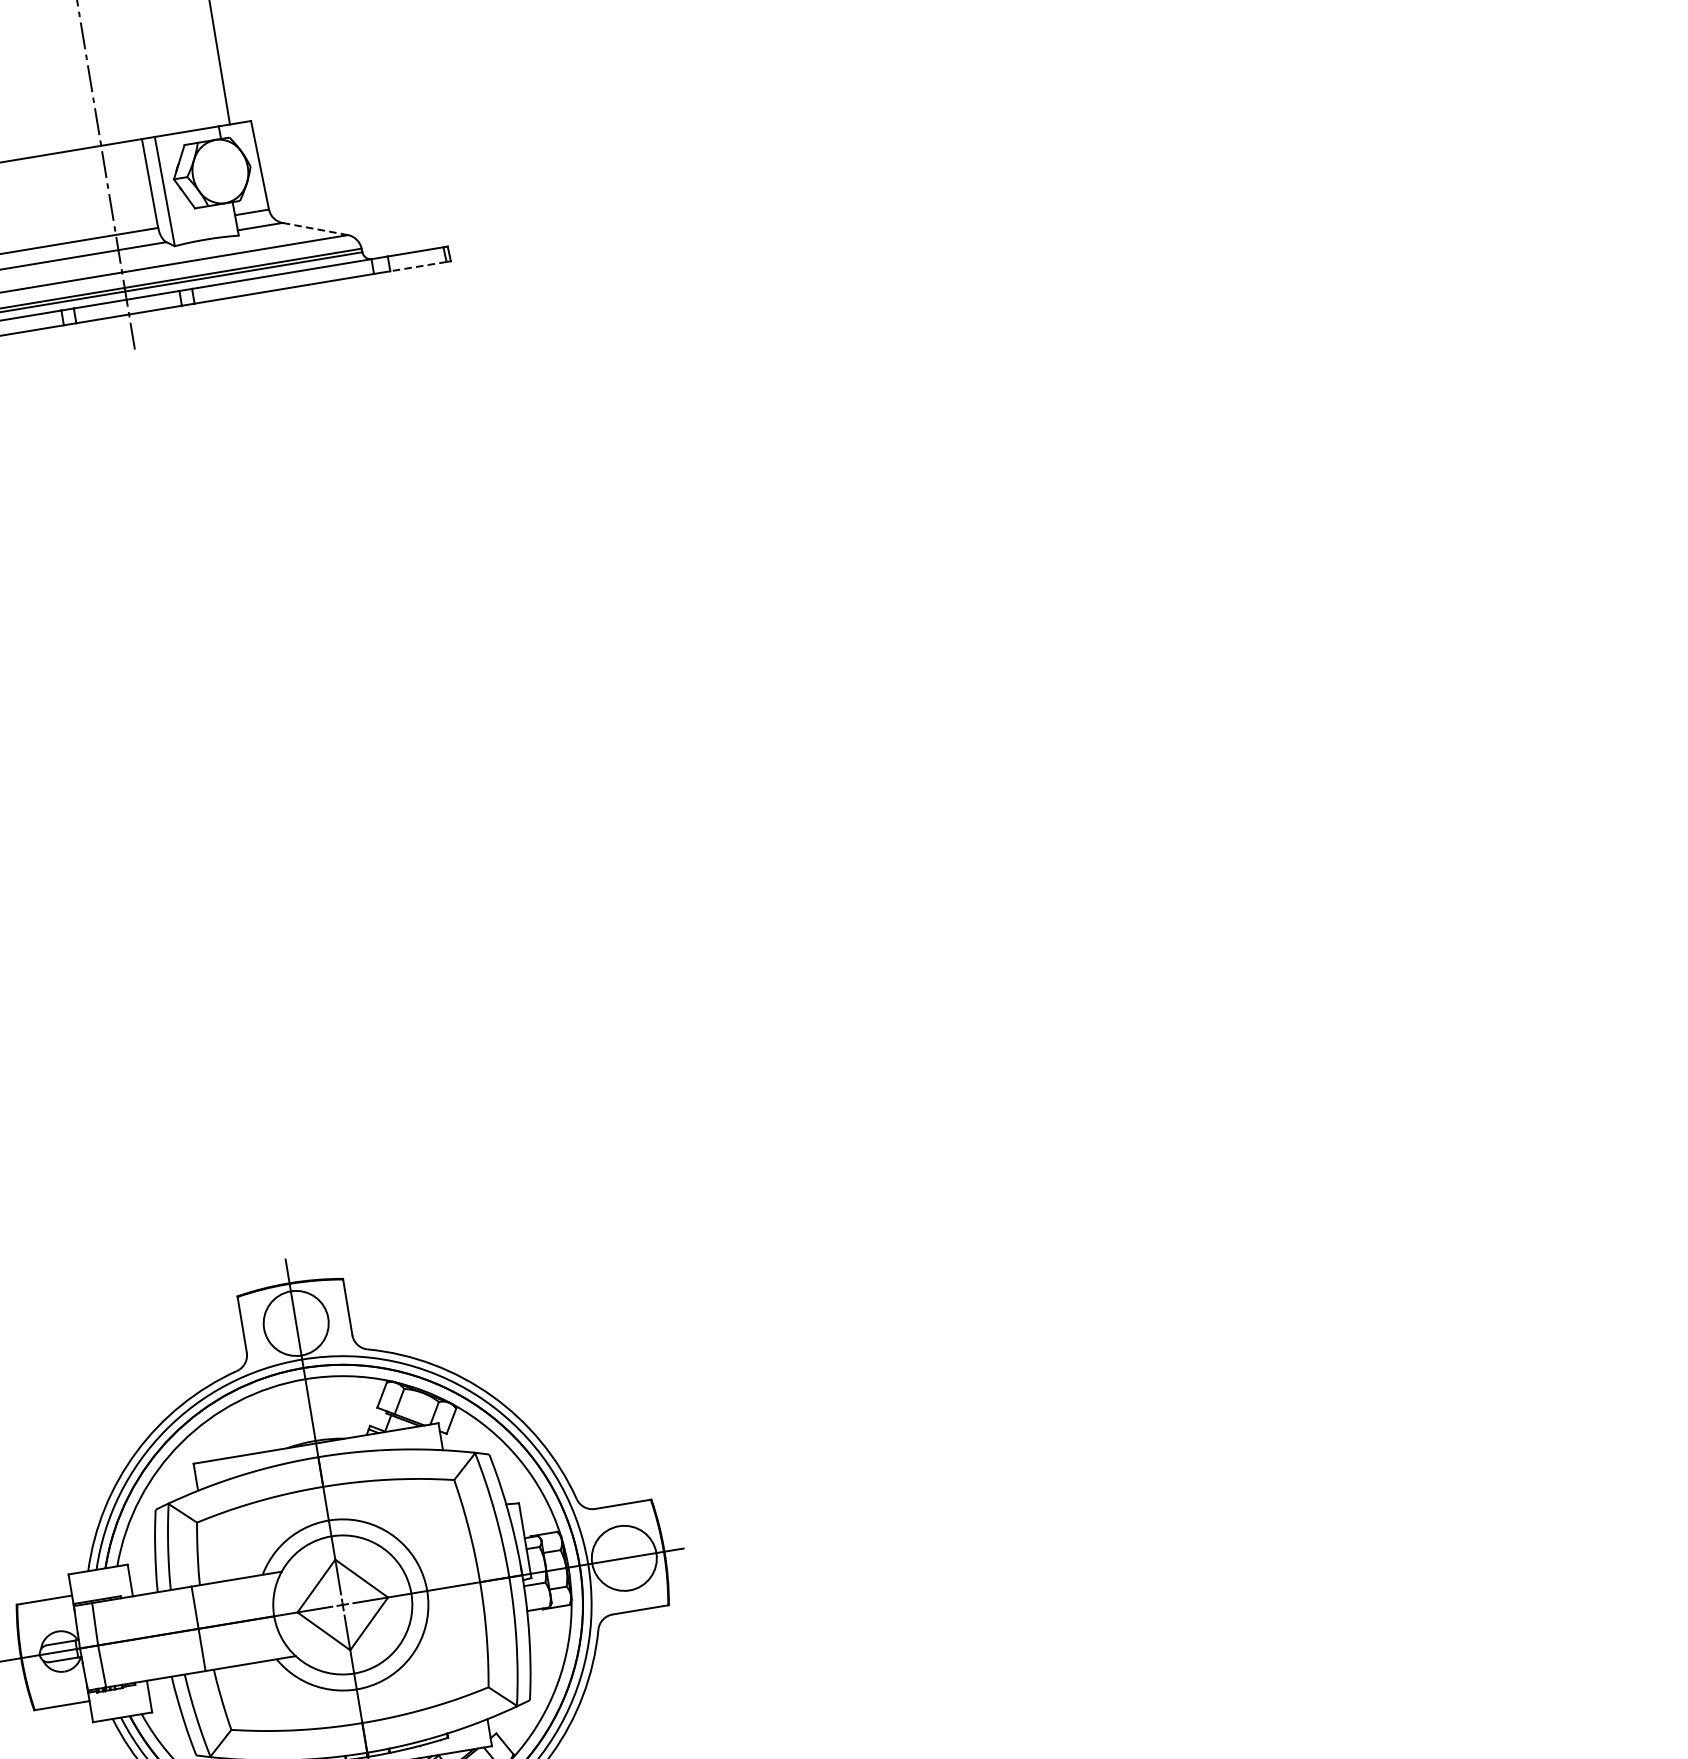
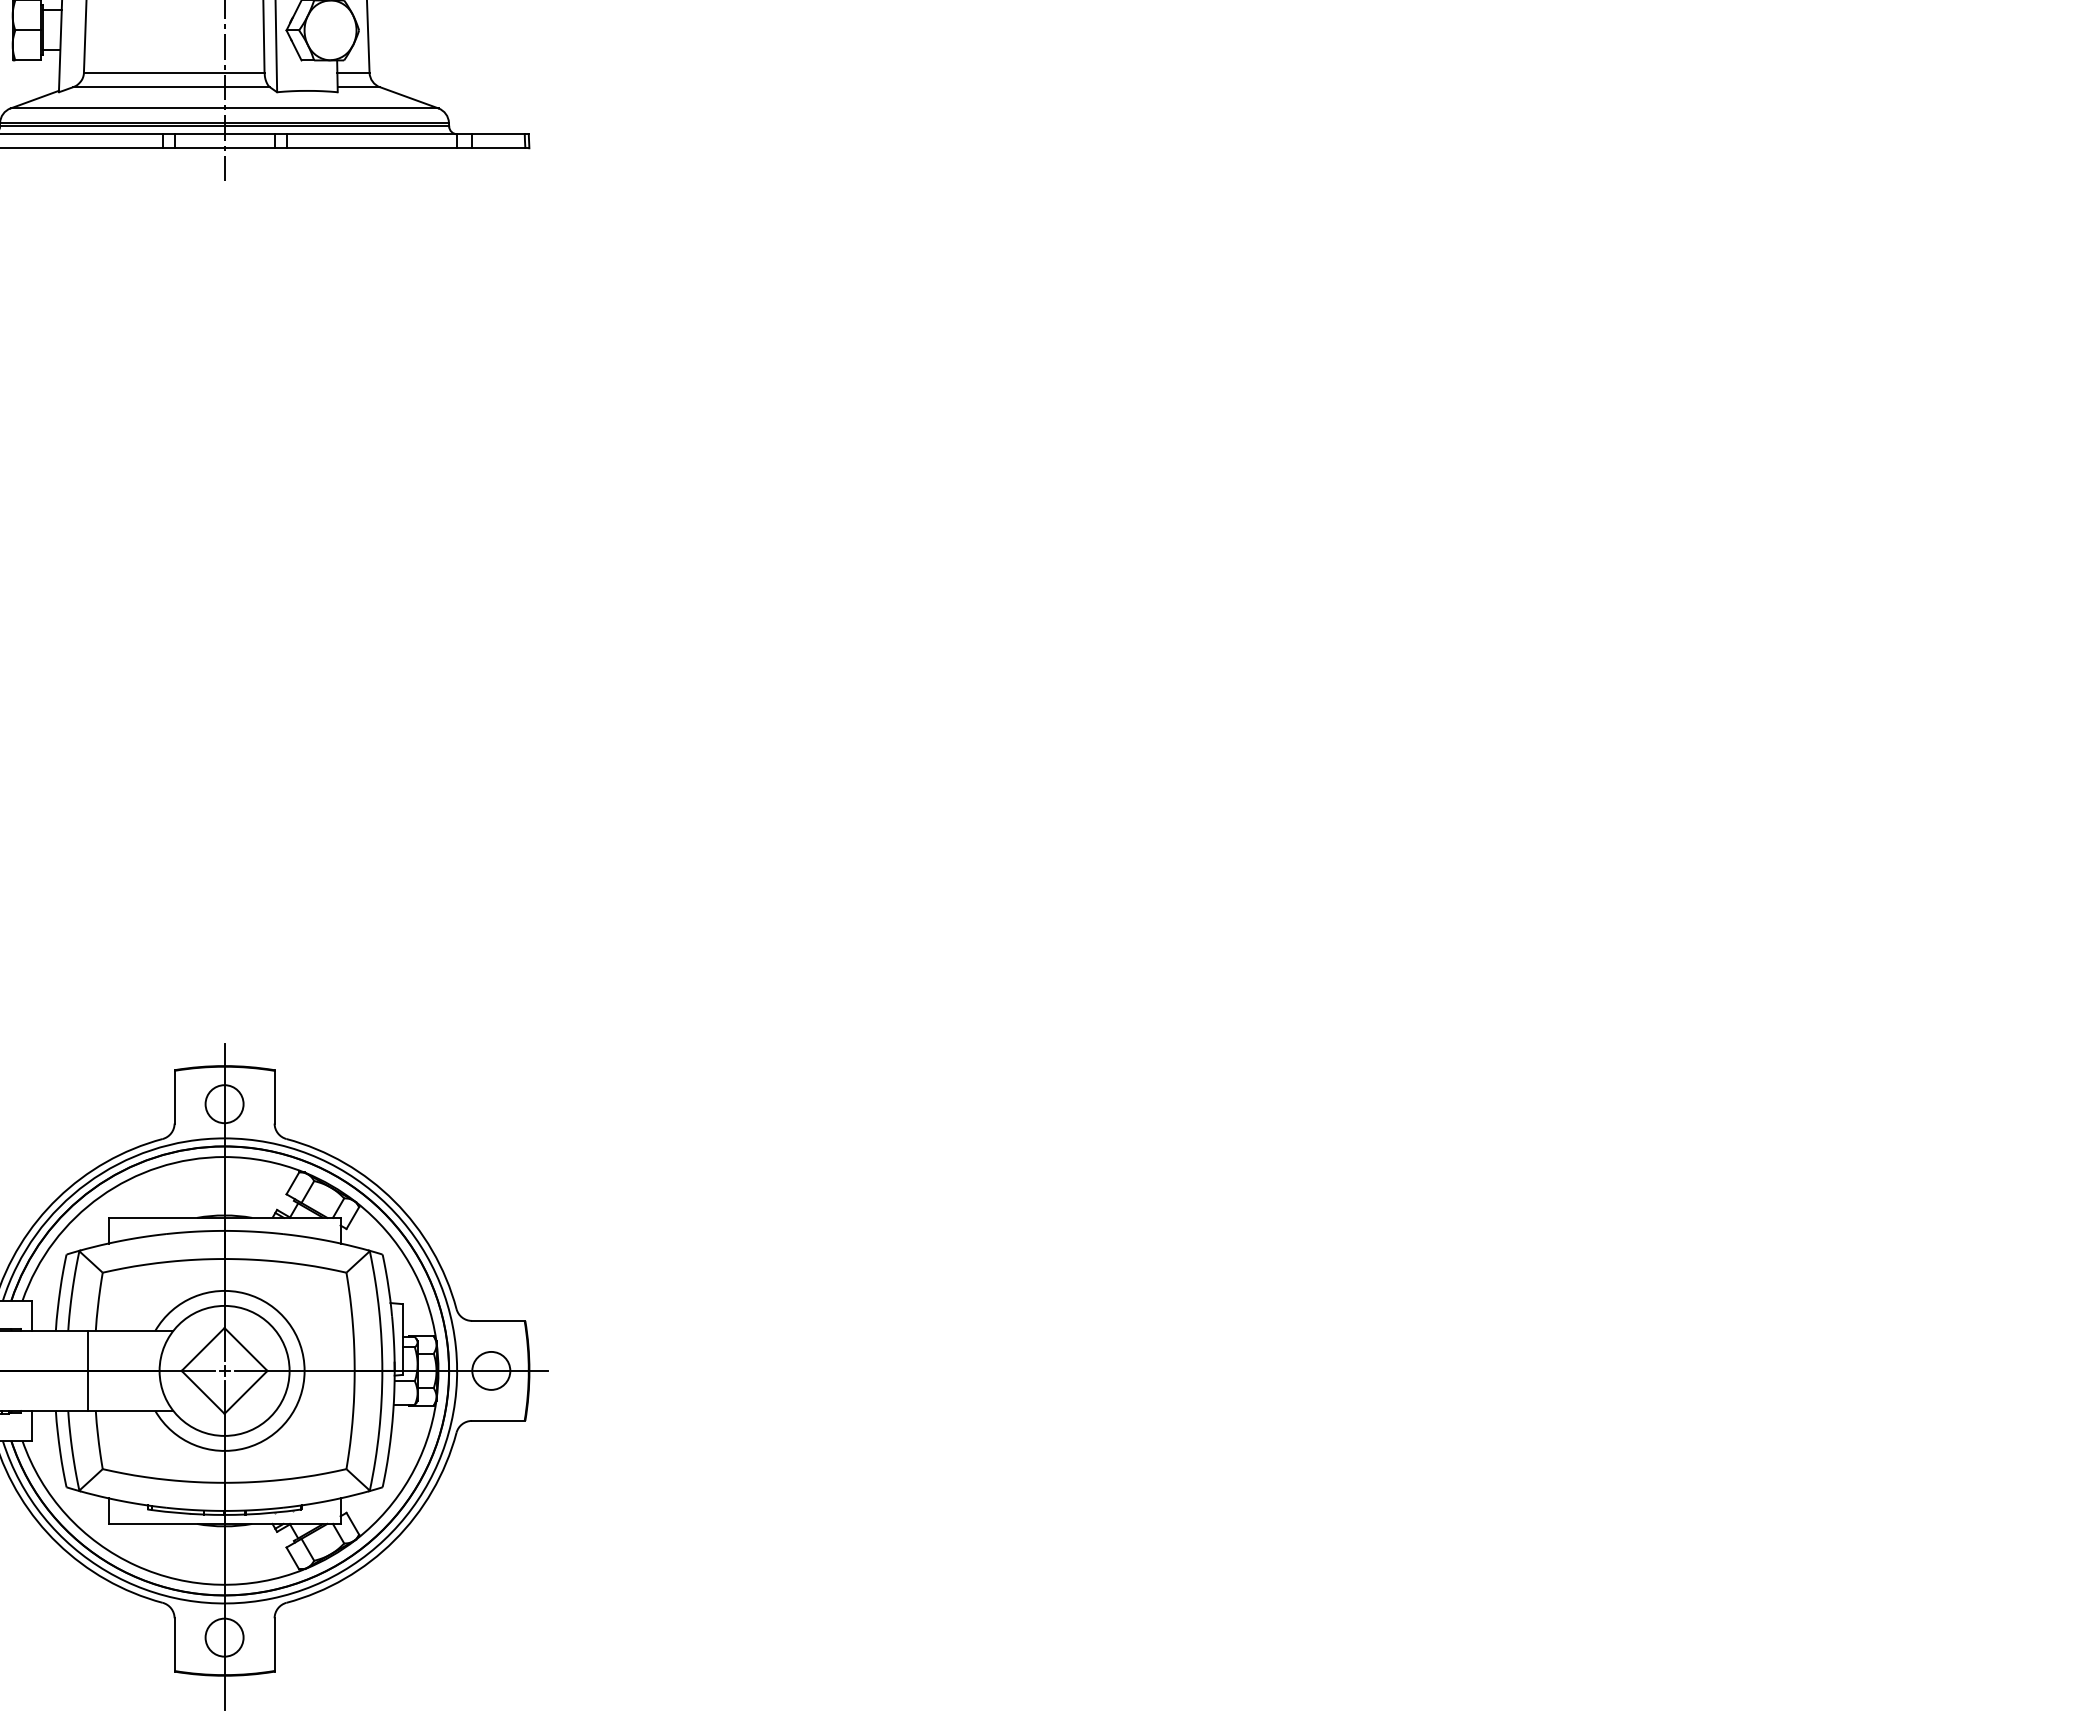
line: (314, 228) -> (408, 97), dashed -> solid
line: (418, 266) -> (498, 148), dashed -> solid
circle: (296, 1323) -> (224, 1104), size x0.62
circle: (624, 1557) -> (491, 1370), size x0.62

